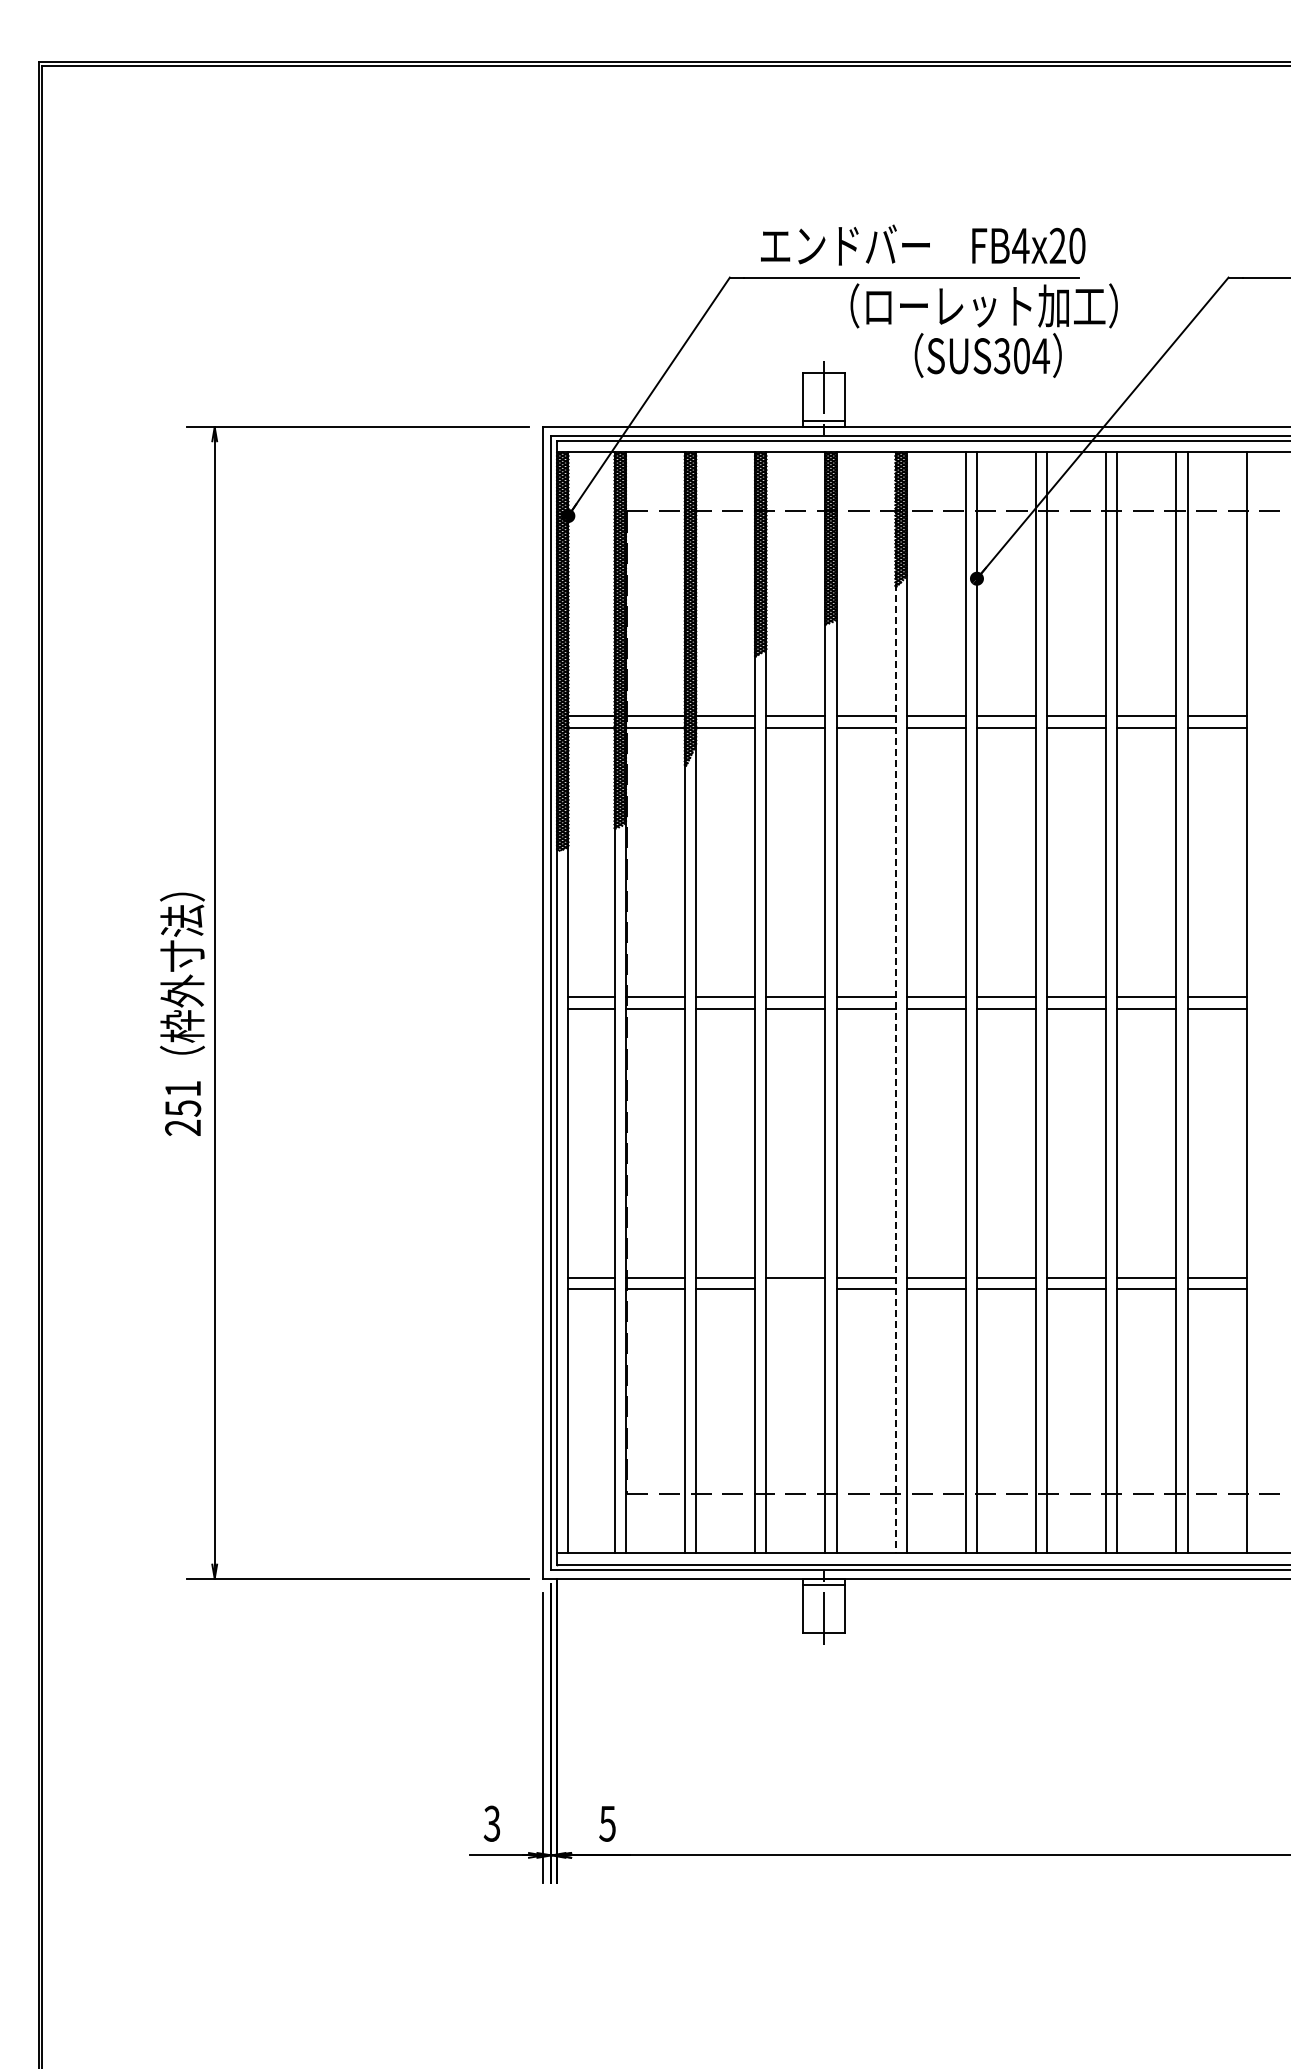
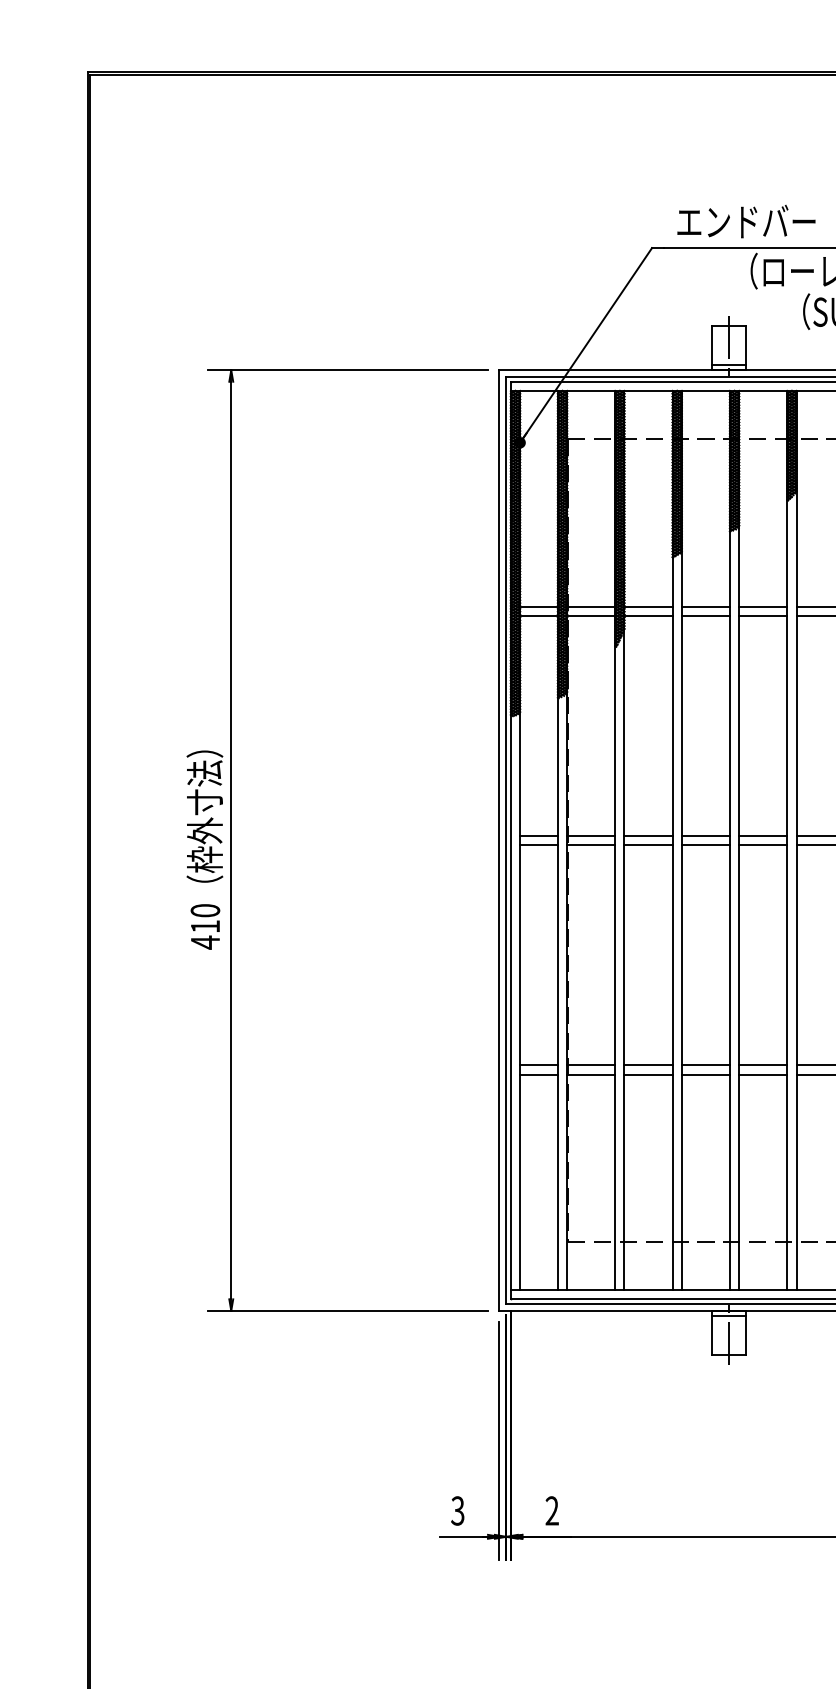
line: (895, 1003) -> (787, 840), dashed -> solid
text: (183, 1108) -> (205, 926), 251 -> 410
line: (795, 1289) -> (705, 1074), added
text: (607, 1823) -> (552, 1510), 5 -> 2

